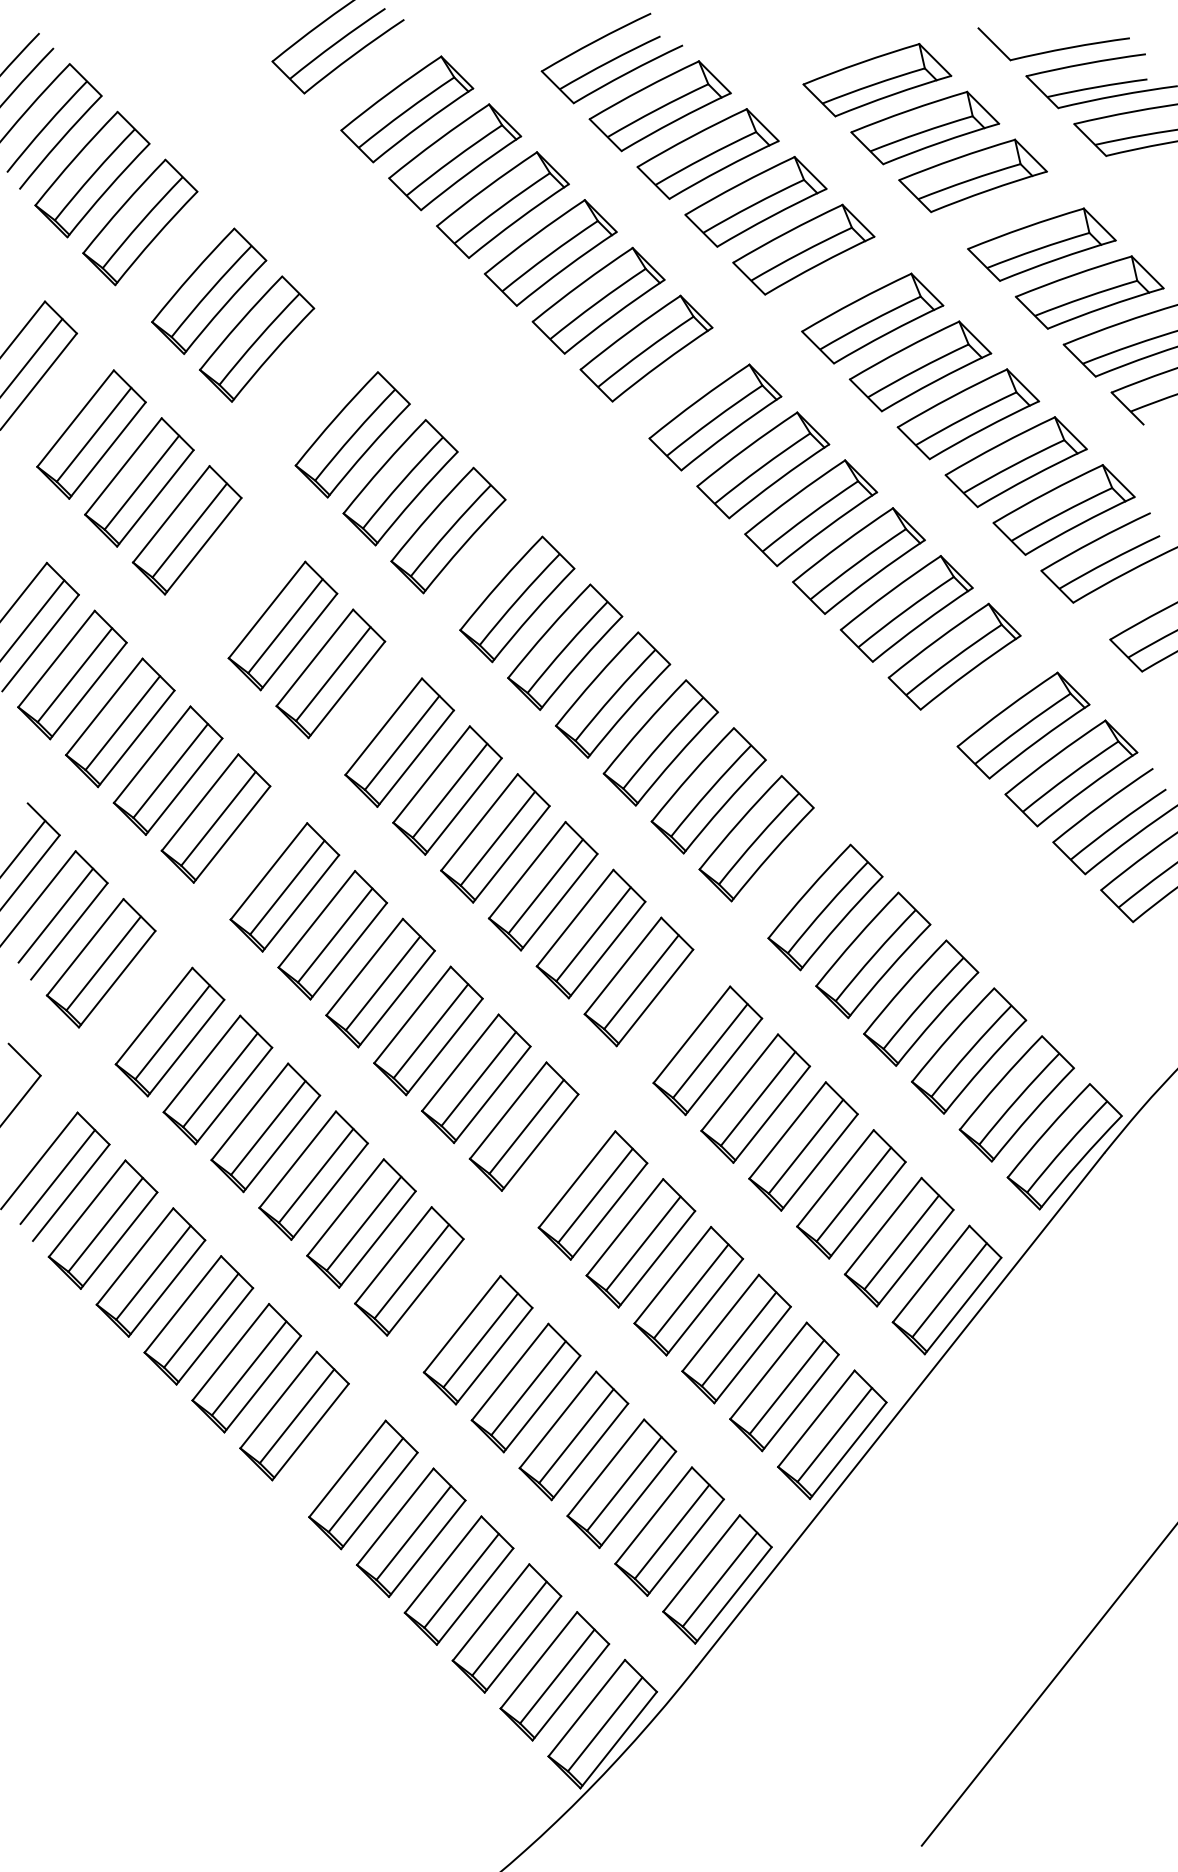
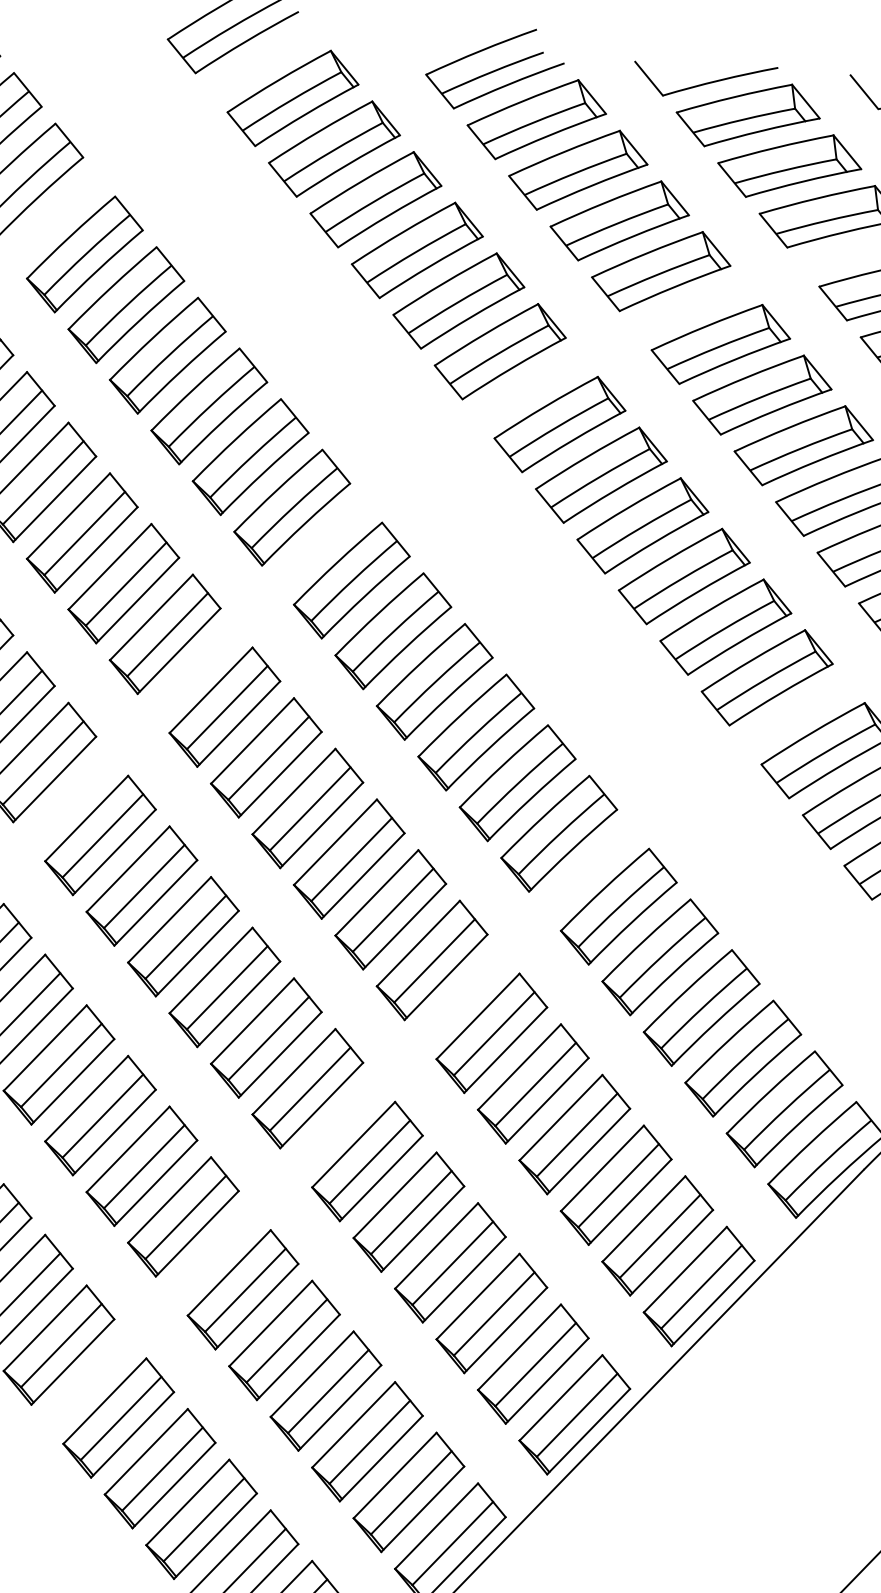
part: (828, 48) -> (704, 80), added
part: (304, 386) -> (167, 355), added
part: (234, 577) -> (81, 532), added

